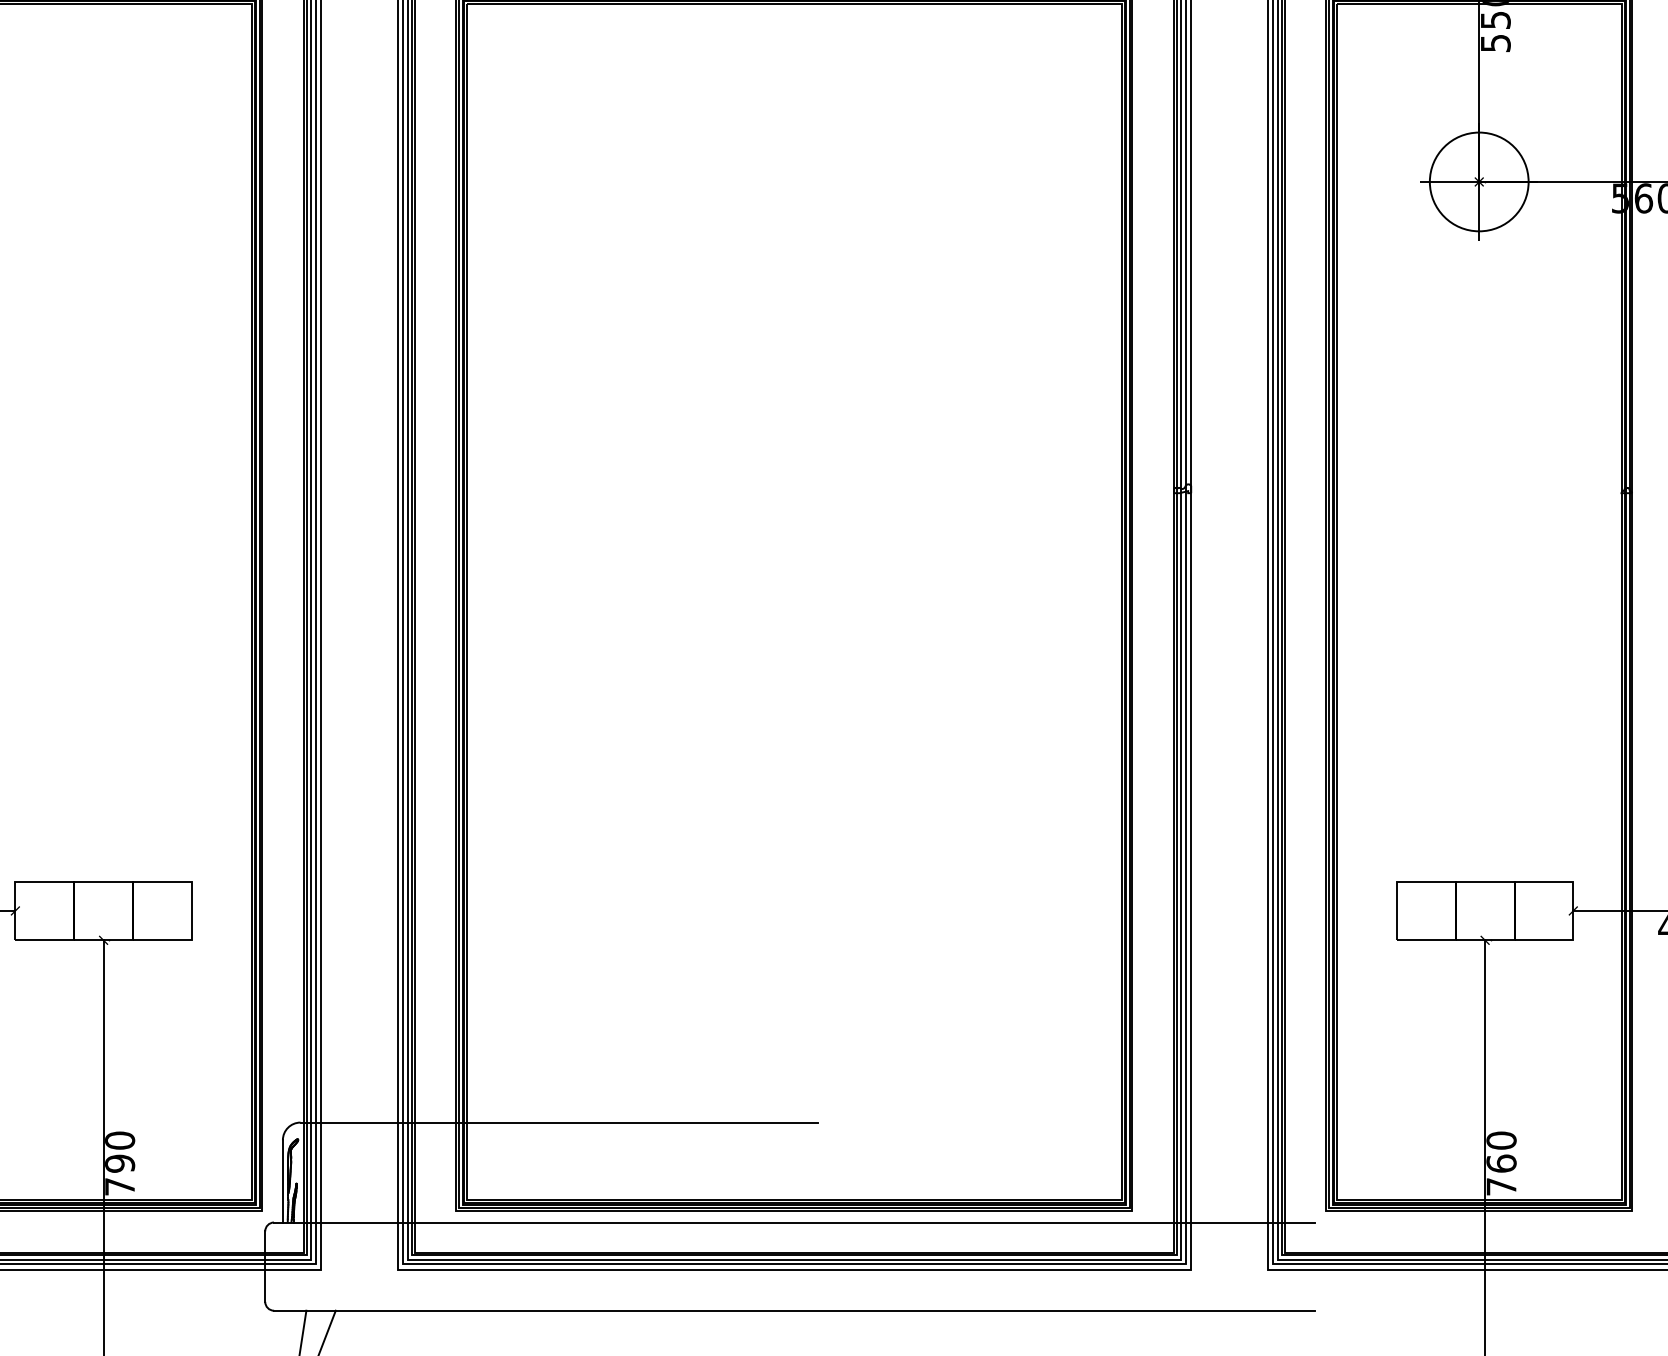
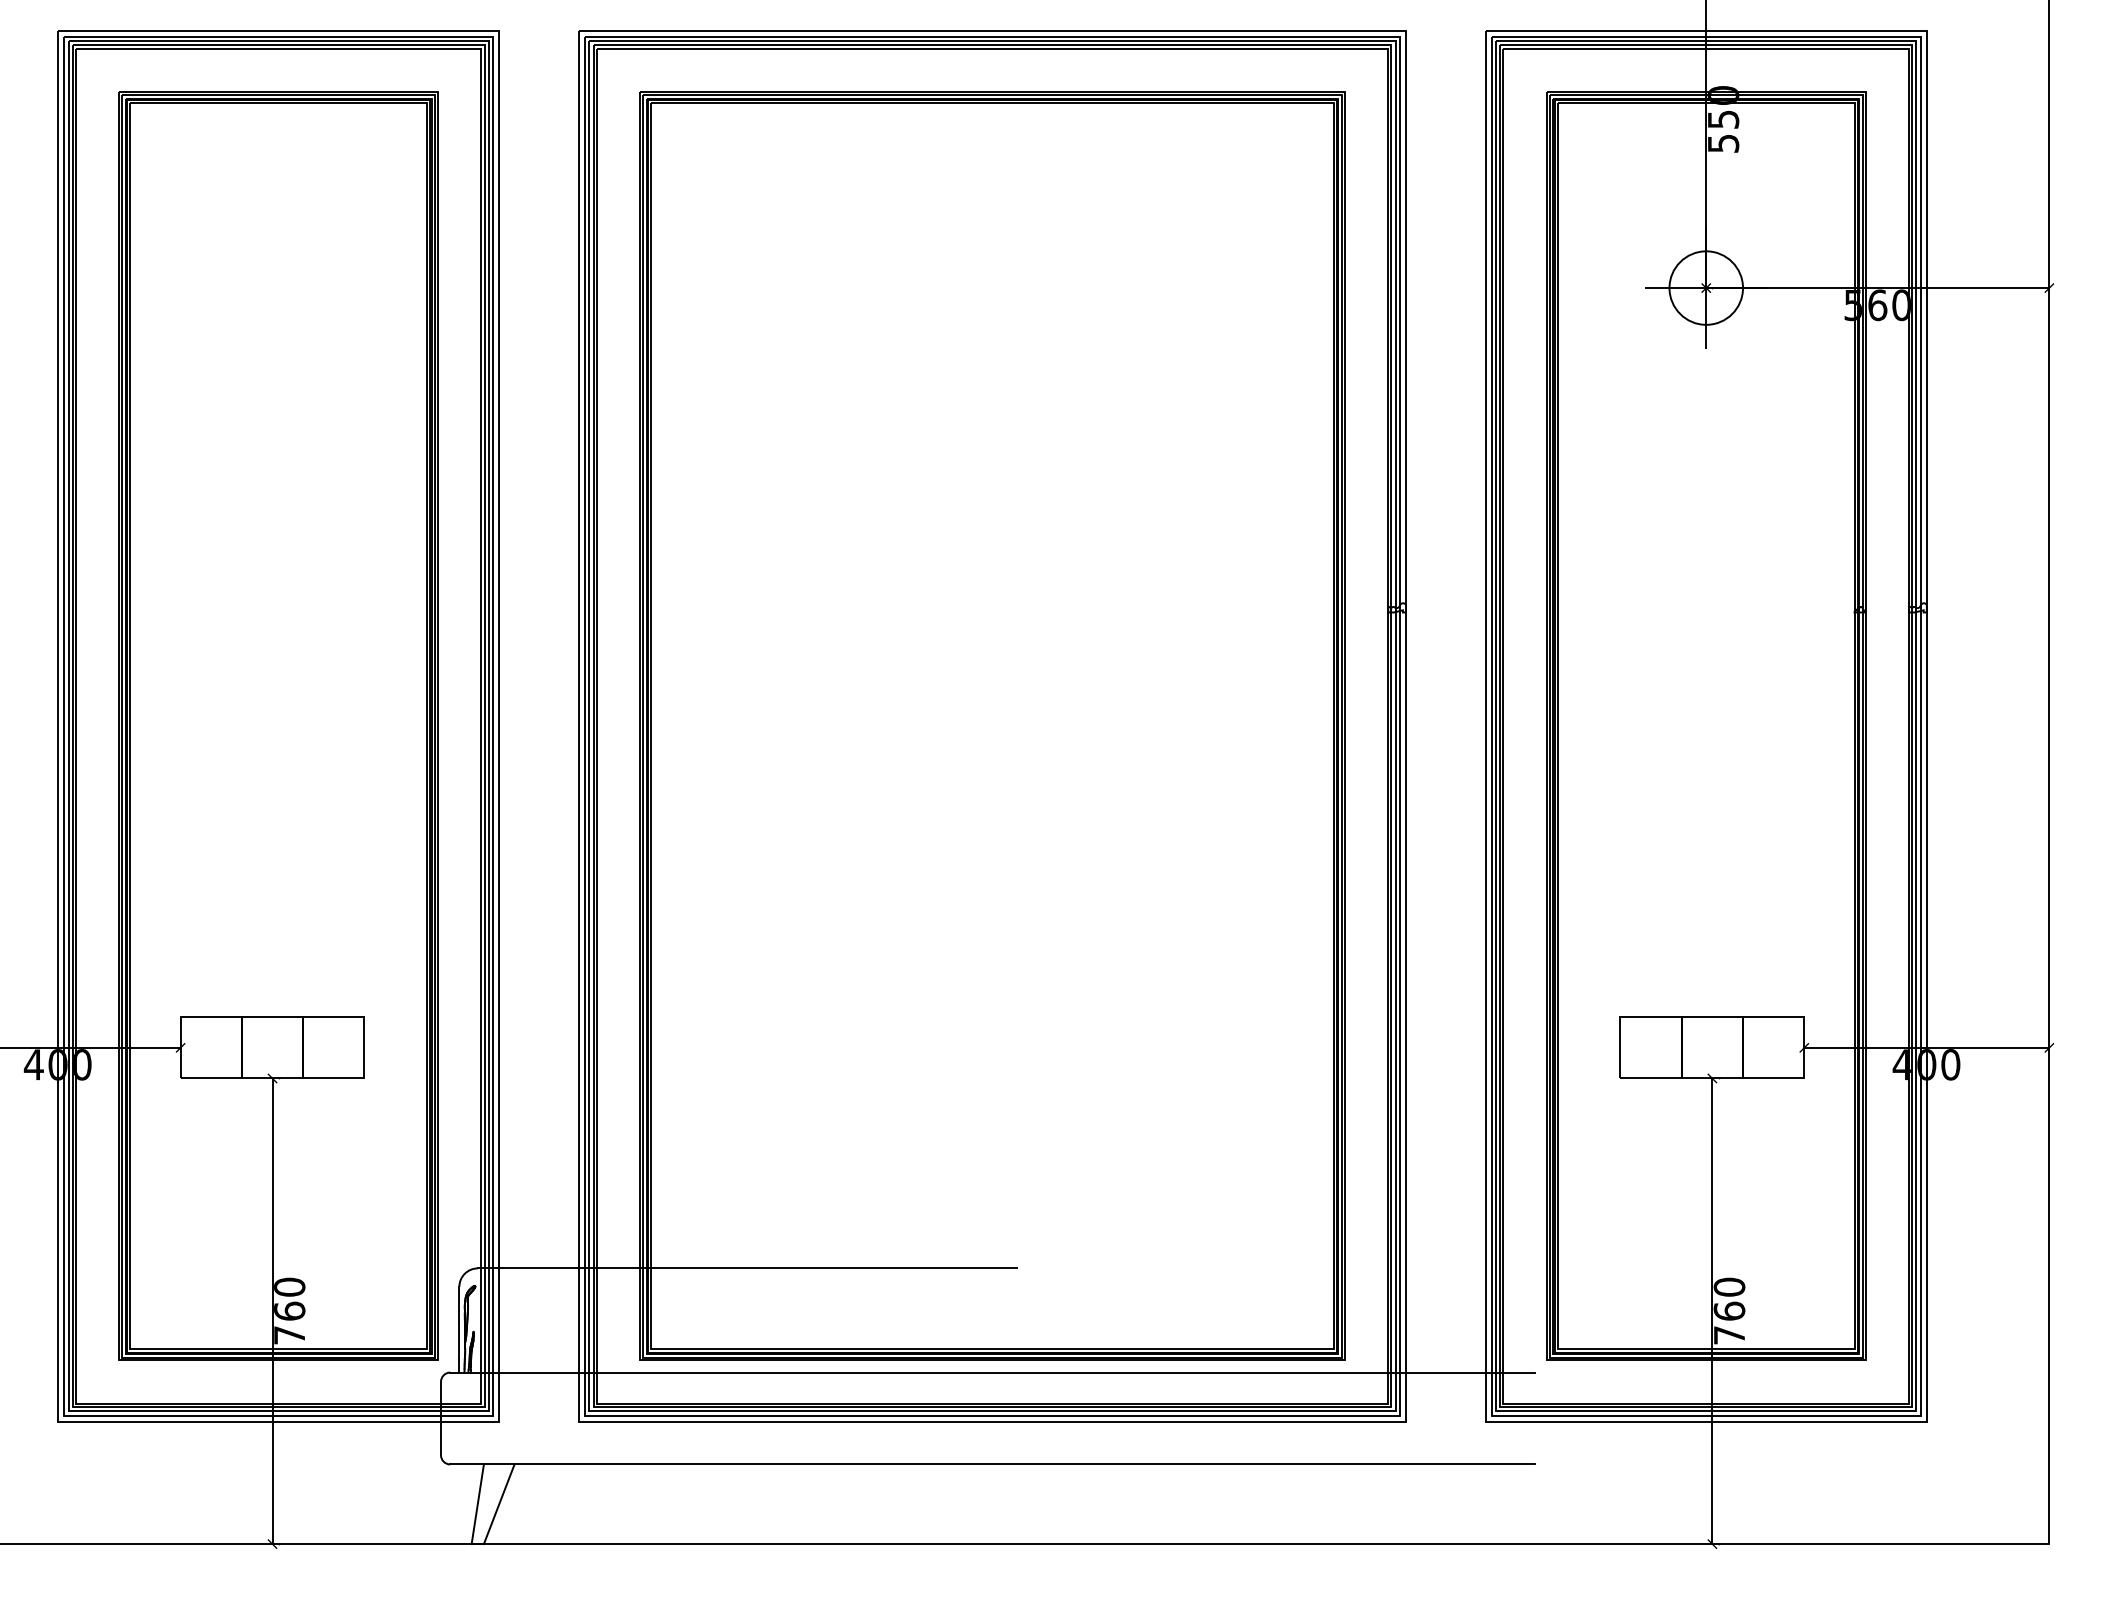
circle: (1479, 181) -> (1706, 287), size x0.71
text: (119, 1162) -> (289, 1310), 790 -> 760

